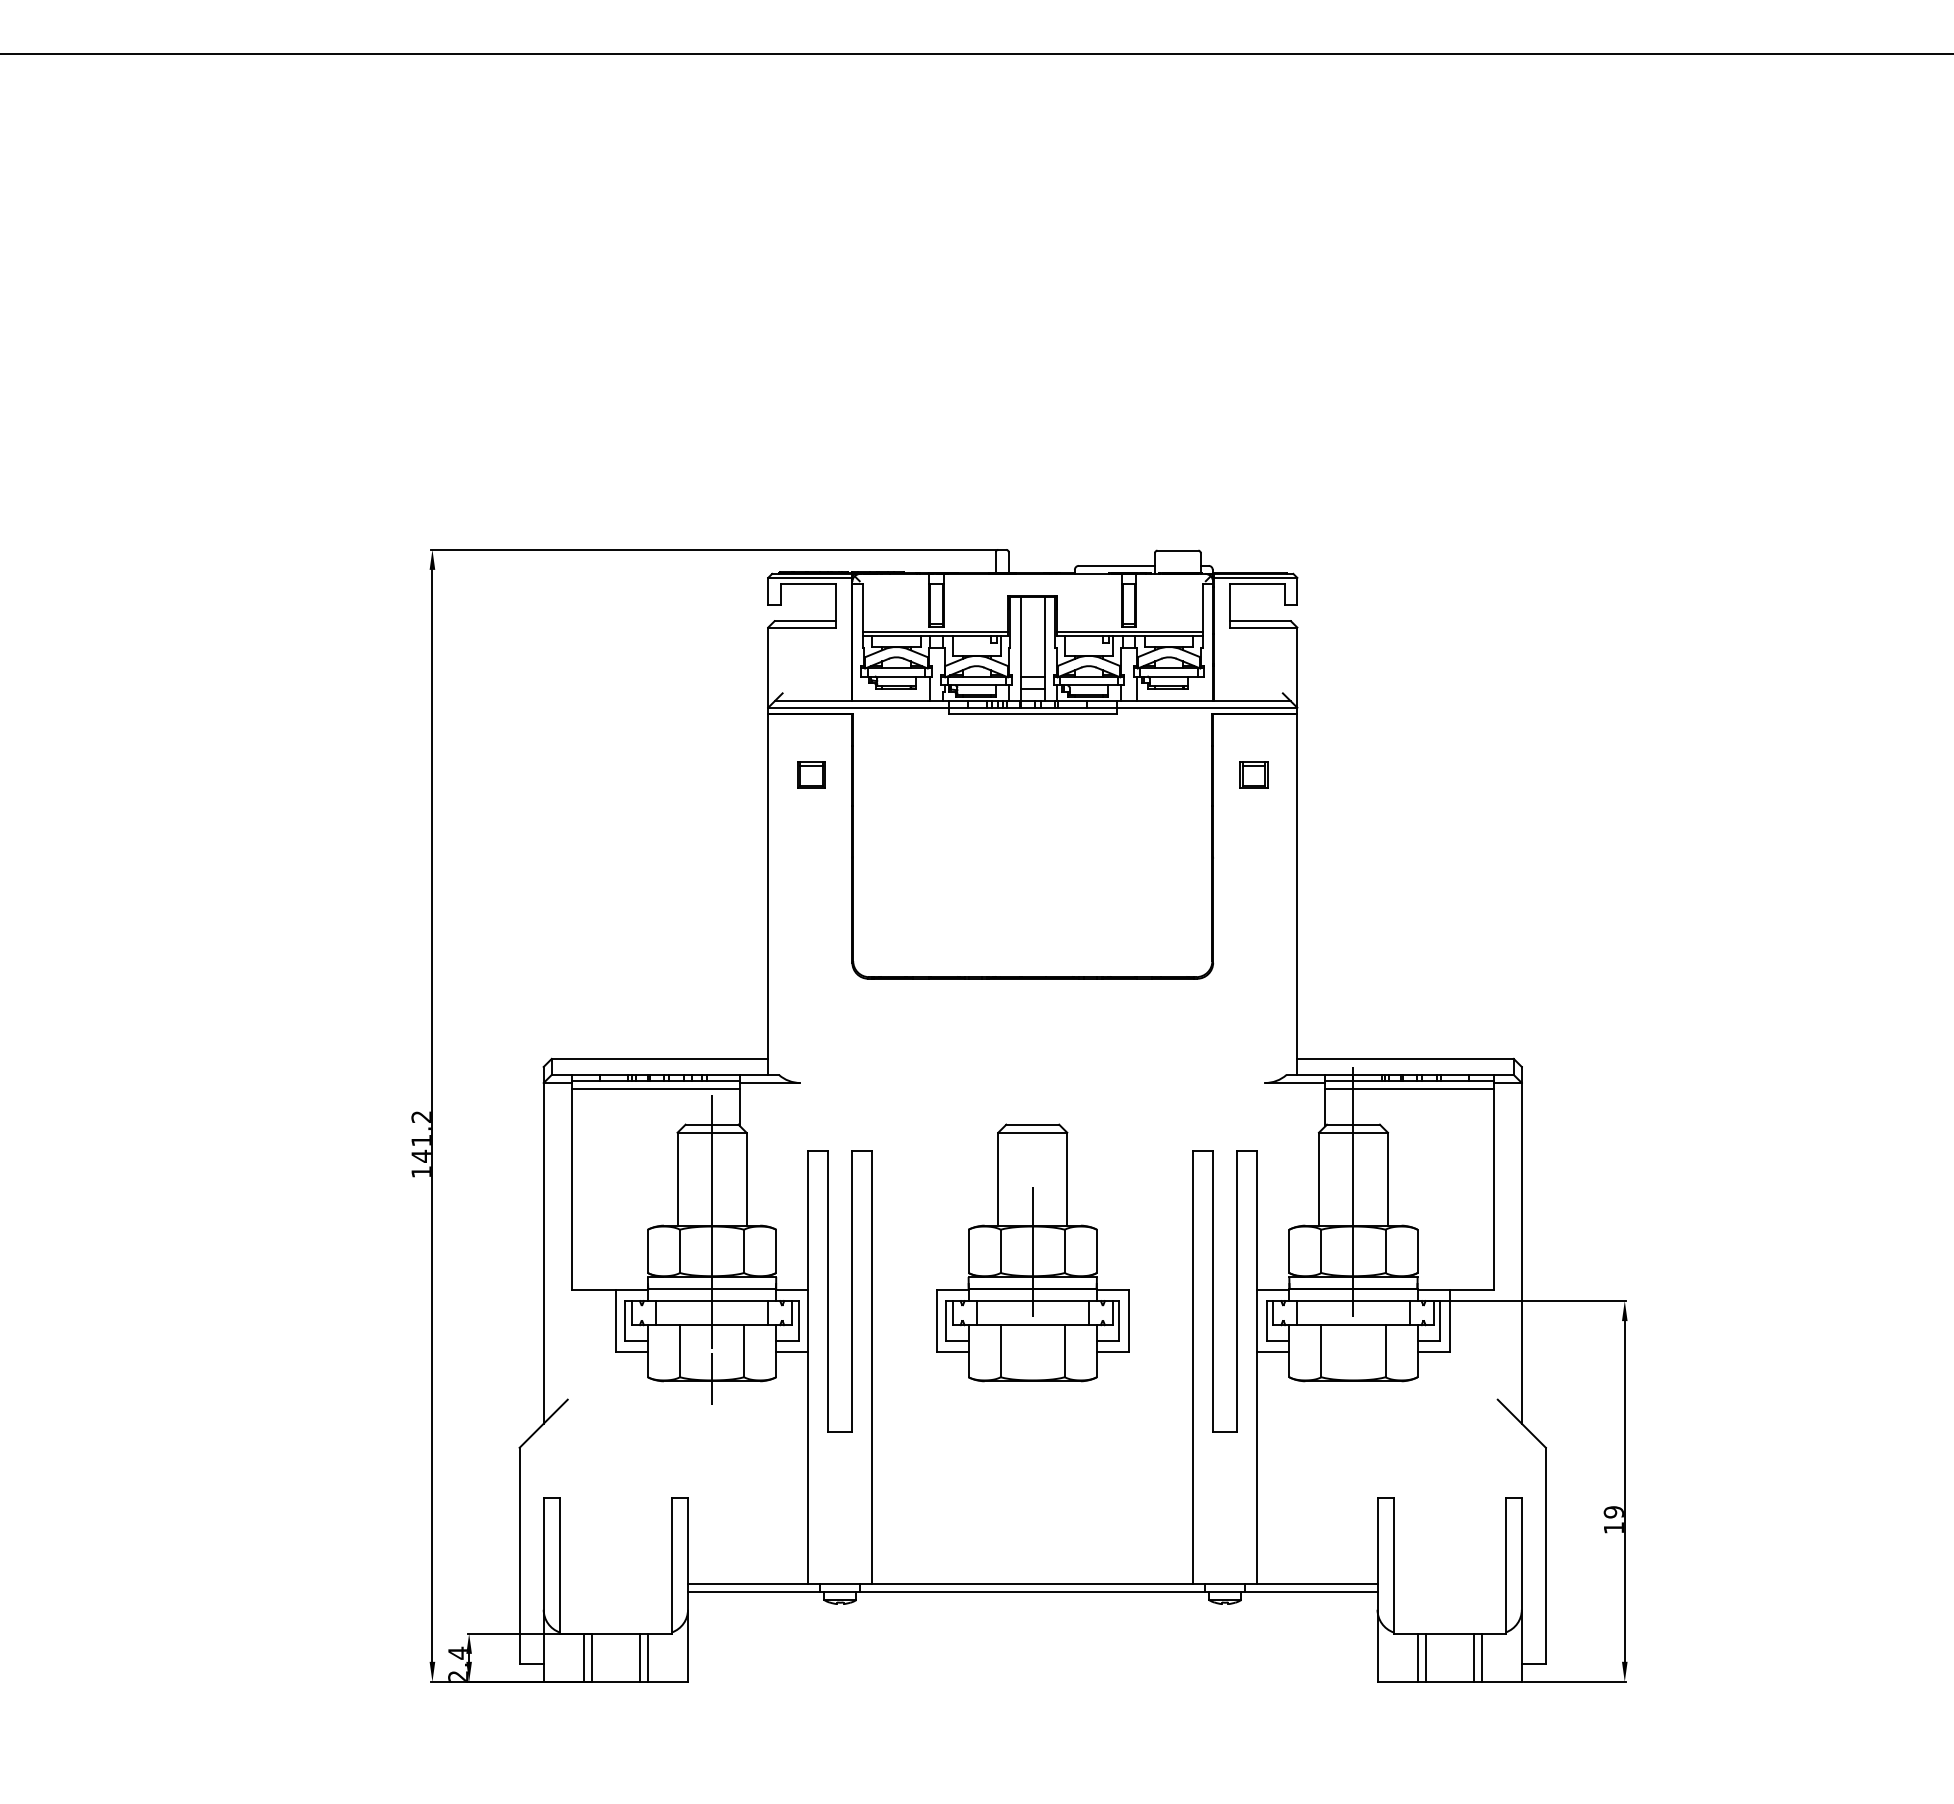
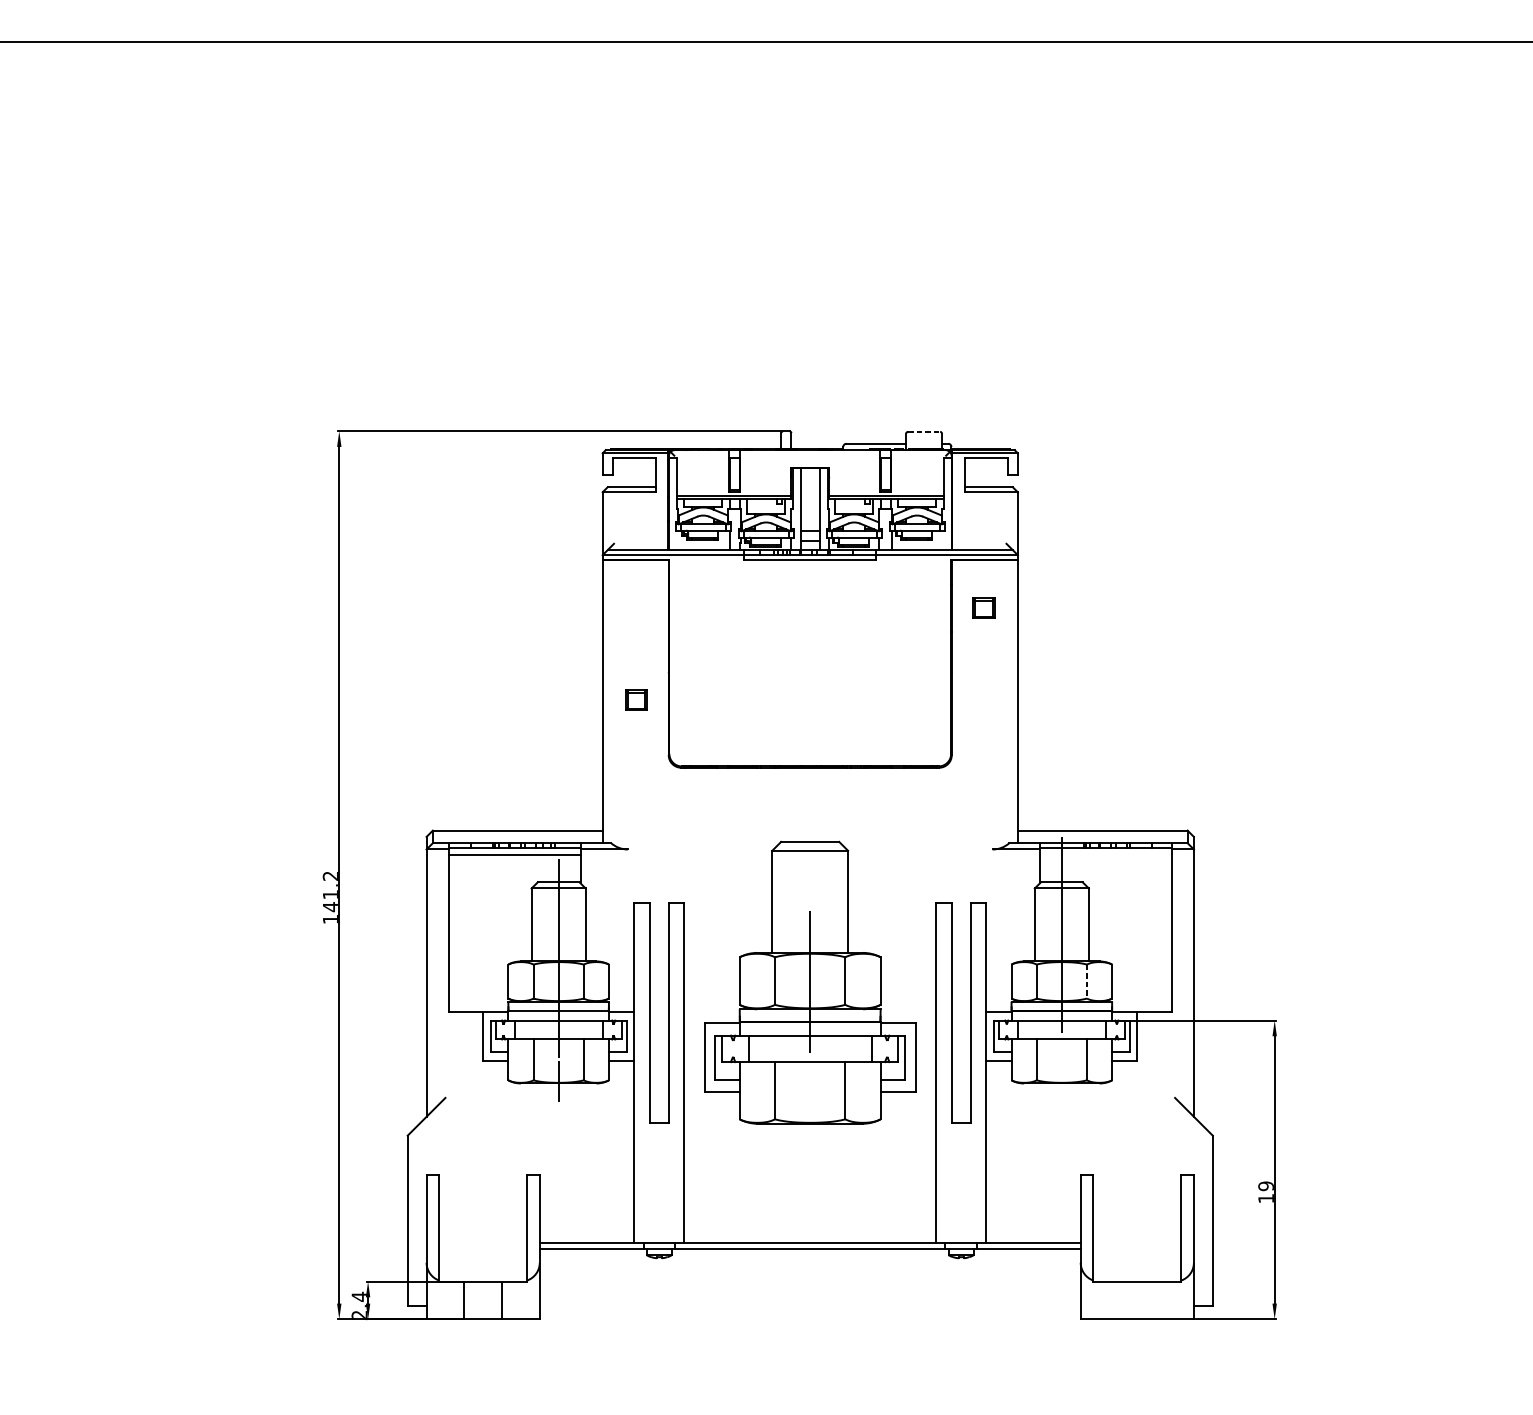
line: (1178, 550) -> (924, 431), solid -> dashed
part: (811, 774) -> (636, 699), moved
line: (1409, 1089) -> (1105, 854), removed
line: (1385, 1251) -> (1086, 981), solid -> dashed
part: (1032, 1252) -> (810, 982), size x1.4
line: (583, 1657) -> (457, 1300), removed
line: (647, 1657) -> (508, 1300), removed
line: (1417, 1657) -> (1112, 1300), removed
line: (1425, 1657) -> (1118, 1300), removed
line: (1473, 1657) -> (1156, 1300), removed
line: (1481, 1657) -> (1162, 1300), removed

